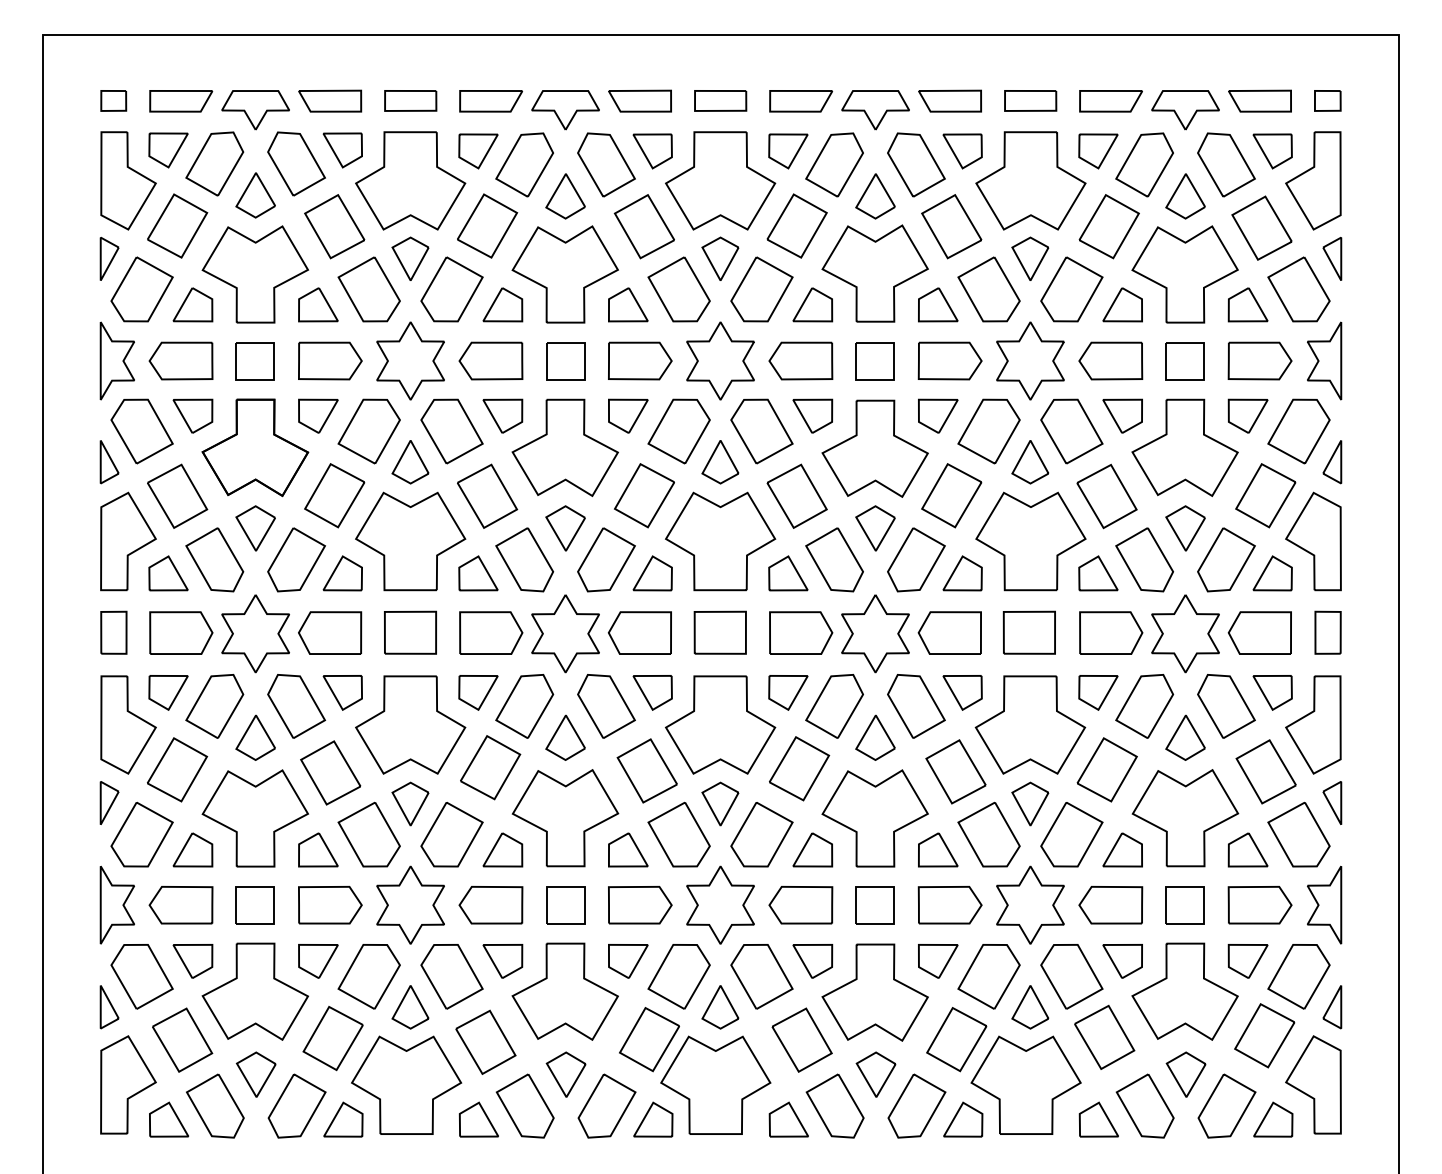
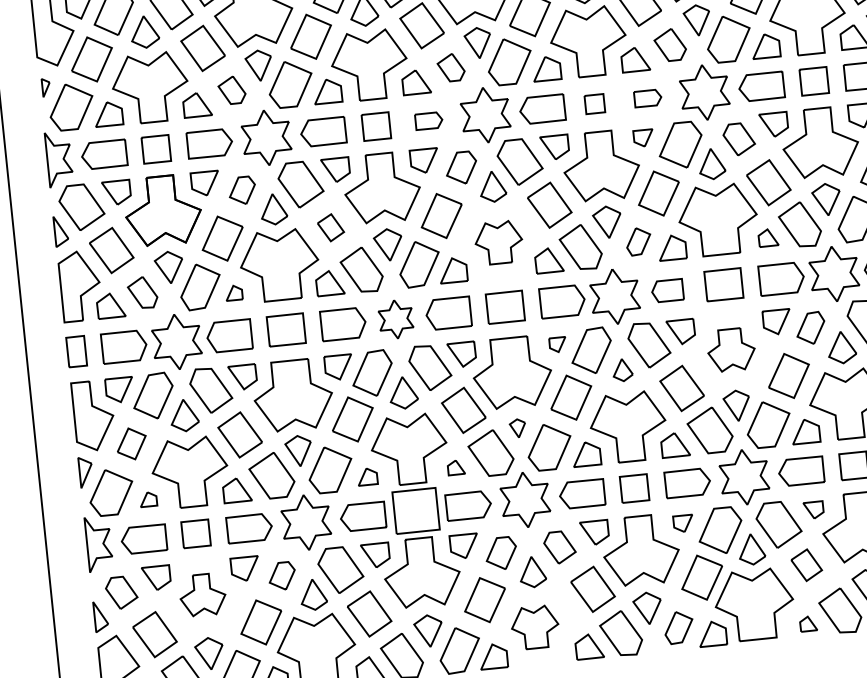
part: (109, 258) -> (46, 87), size x0.6
part: (368, 289) -> (231, 90), size x0.6
part: (678, 289) -> (450, 67), size x0.6
part: (988, 289) -> (669, 45), size x0.7
part: (640, 360) -> (429, 120), size x0.6
part: (949, 360) -> (647, 98), size x0.6
part: (874, 361) -> (594, 104), size x0.7
part: (938, 415) -> (643, 137), size x0.7
part: (368, 431) -> (241, 190), size x0.6
part: (678, 431) -> (461, 168), size x0.7
part: (1071, 431) -> (738, 139), size x0.7
part: (487, 495) -> (330, 227), size x0.6
part: (720, 541) -> (498, 242), size x0.6
part: (214, 559) -> (142, 292), size x0.7
part: (916, 559) -> (638, 241), size x0.6
part: (342, 573) -> (233, 293), size x0.6
part: (1098, 573) -> (768, 237), size x0.7
part: (949, 632) -> (667, 290), size x0.7
part: (565, 633) -> (395, 319), size x0.7
part: (788, 692) -> (557, 344), size x0.6
part: (1144, 706) -> (810, 328), size x0.7
part: (1030, 724) -> (731, 349), size x0.6
part: (875, 737) -> (622, 370), size x0.7
part: (177, 769) -> (131, 443), size x0.7
part: (720, 803) -> (517, 428), size x0.6
part: (192, 849) -> (148, 499), size x0.6
part: (502, 849) -> (367, 476), size x0.7
part: (628, 849) -> (456, 467), size x0.6
part: (565, 905) -> (415, 511), size x1.6
part: (938, 961) -> (683, 523), size x0.7
part: (1122, 961) -> (813, 510), size x0.7
part: (141, 976) -> (121, 592), size x0.7
part: (368, 976) -> (281, 576), size x0.6
part: (678, 976) -> (500, 553), size x0.7
part: (761, 976) -> (559, 547), size x0.7
part: (254, 991) -> (202, 594), size x0.6
part: (1104, 1036) -> (806, 564), size x0.7
part: (715, 1084) -> (534, 627), size x0.6
part: (916, 1105) -> (678, 627), size x0.7
part: (1098, 1119) -> (808, 623), size x0.6

